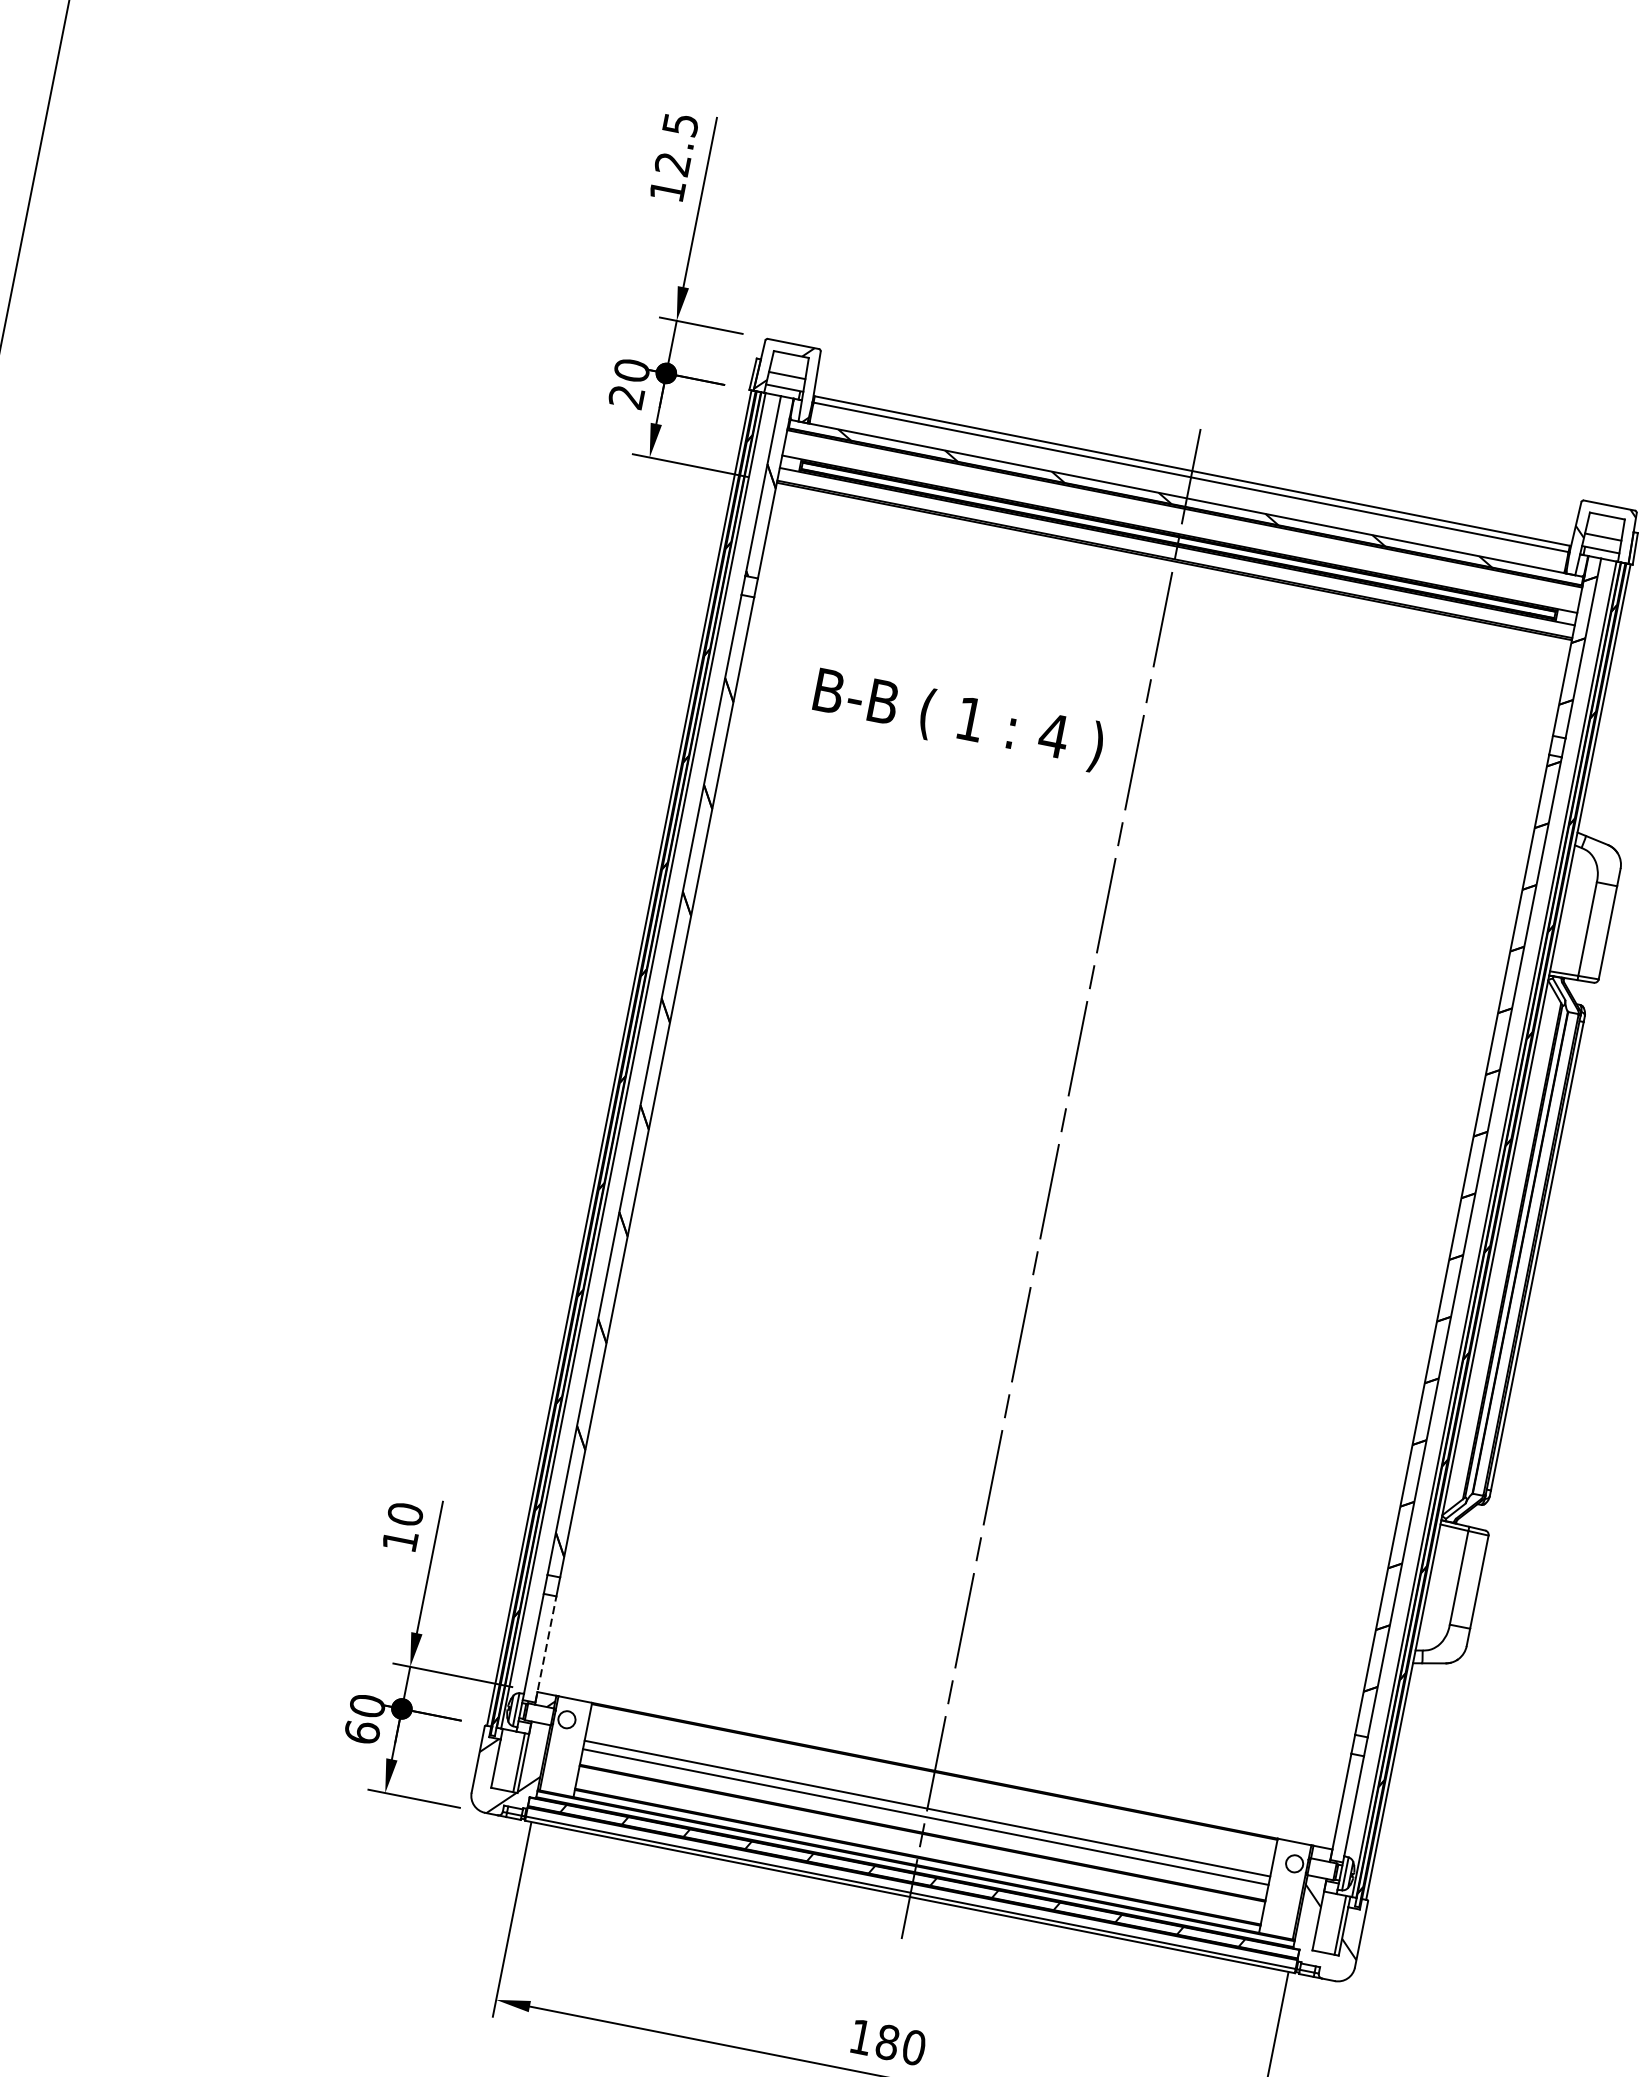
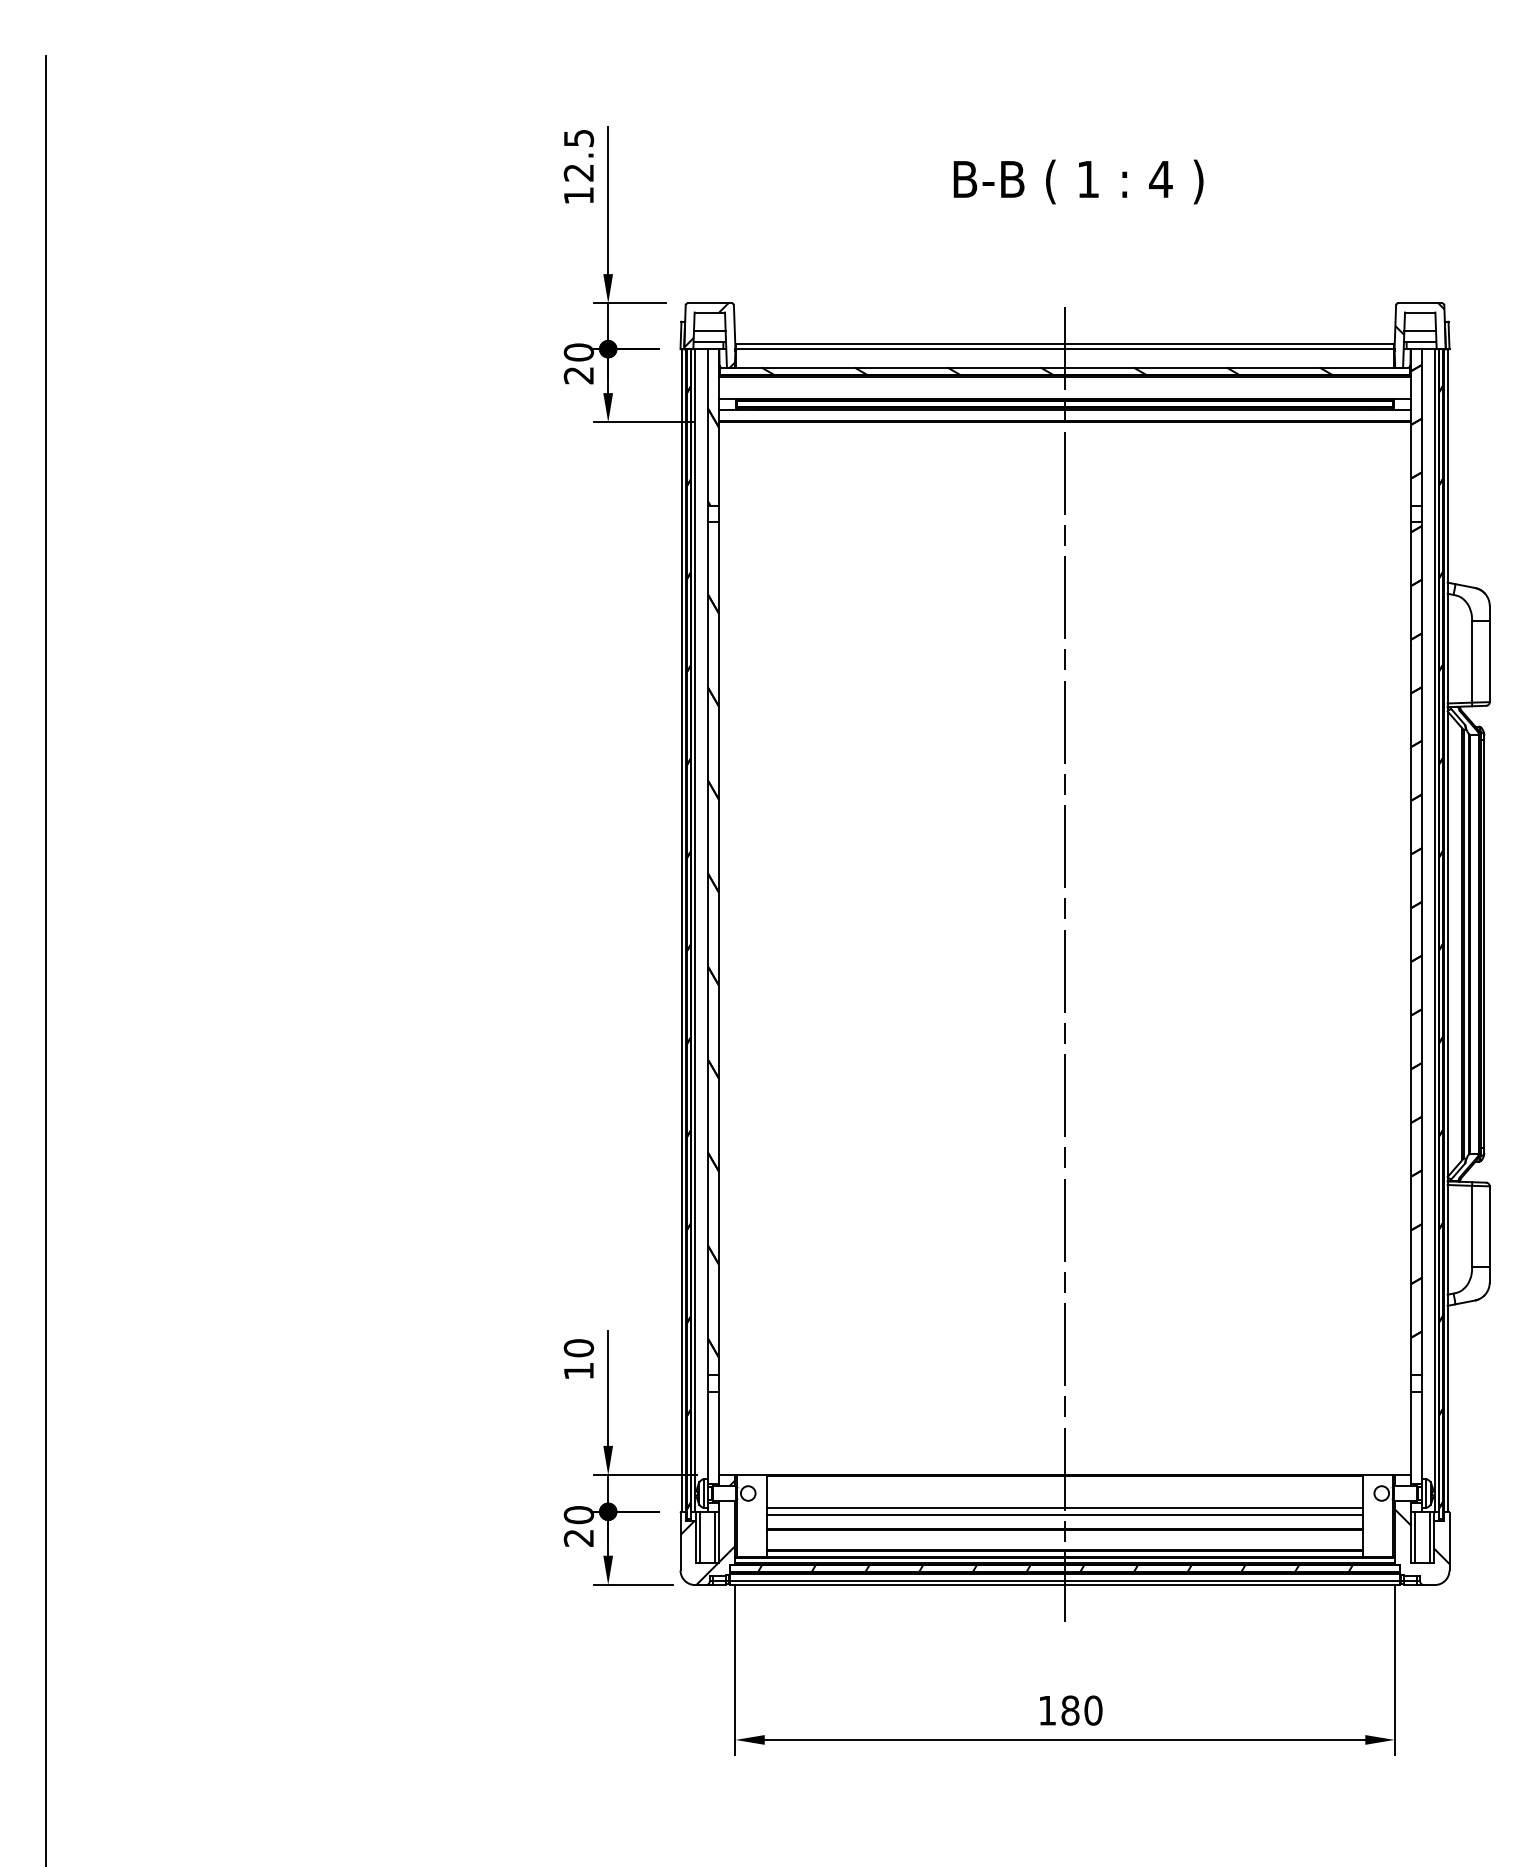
text: (958, 719) -> (1078, 181), moved
line: (545, 1648) -> (718, 1437), dashed -> solid
text: (361, 1731) -> (578, 1537), 60 -> 20
line: (500, 1759) -> (699, 1537), added
line: (1322, 1921) -> (1414, 1537), added

